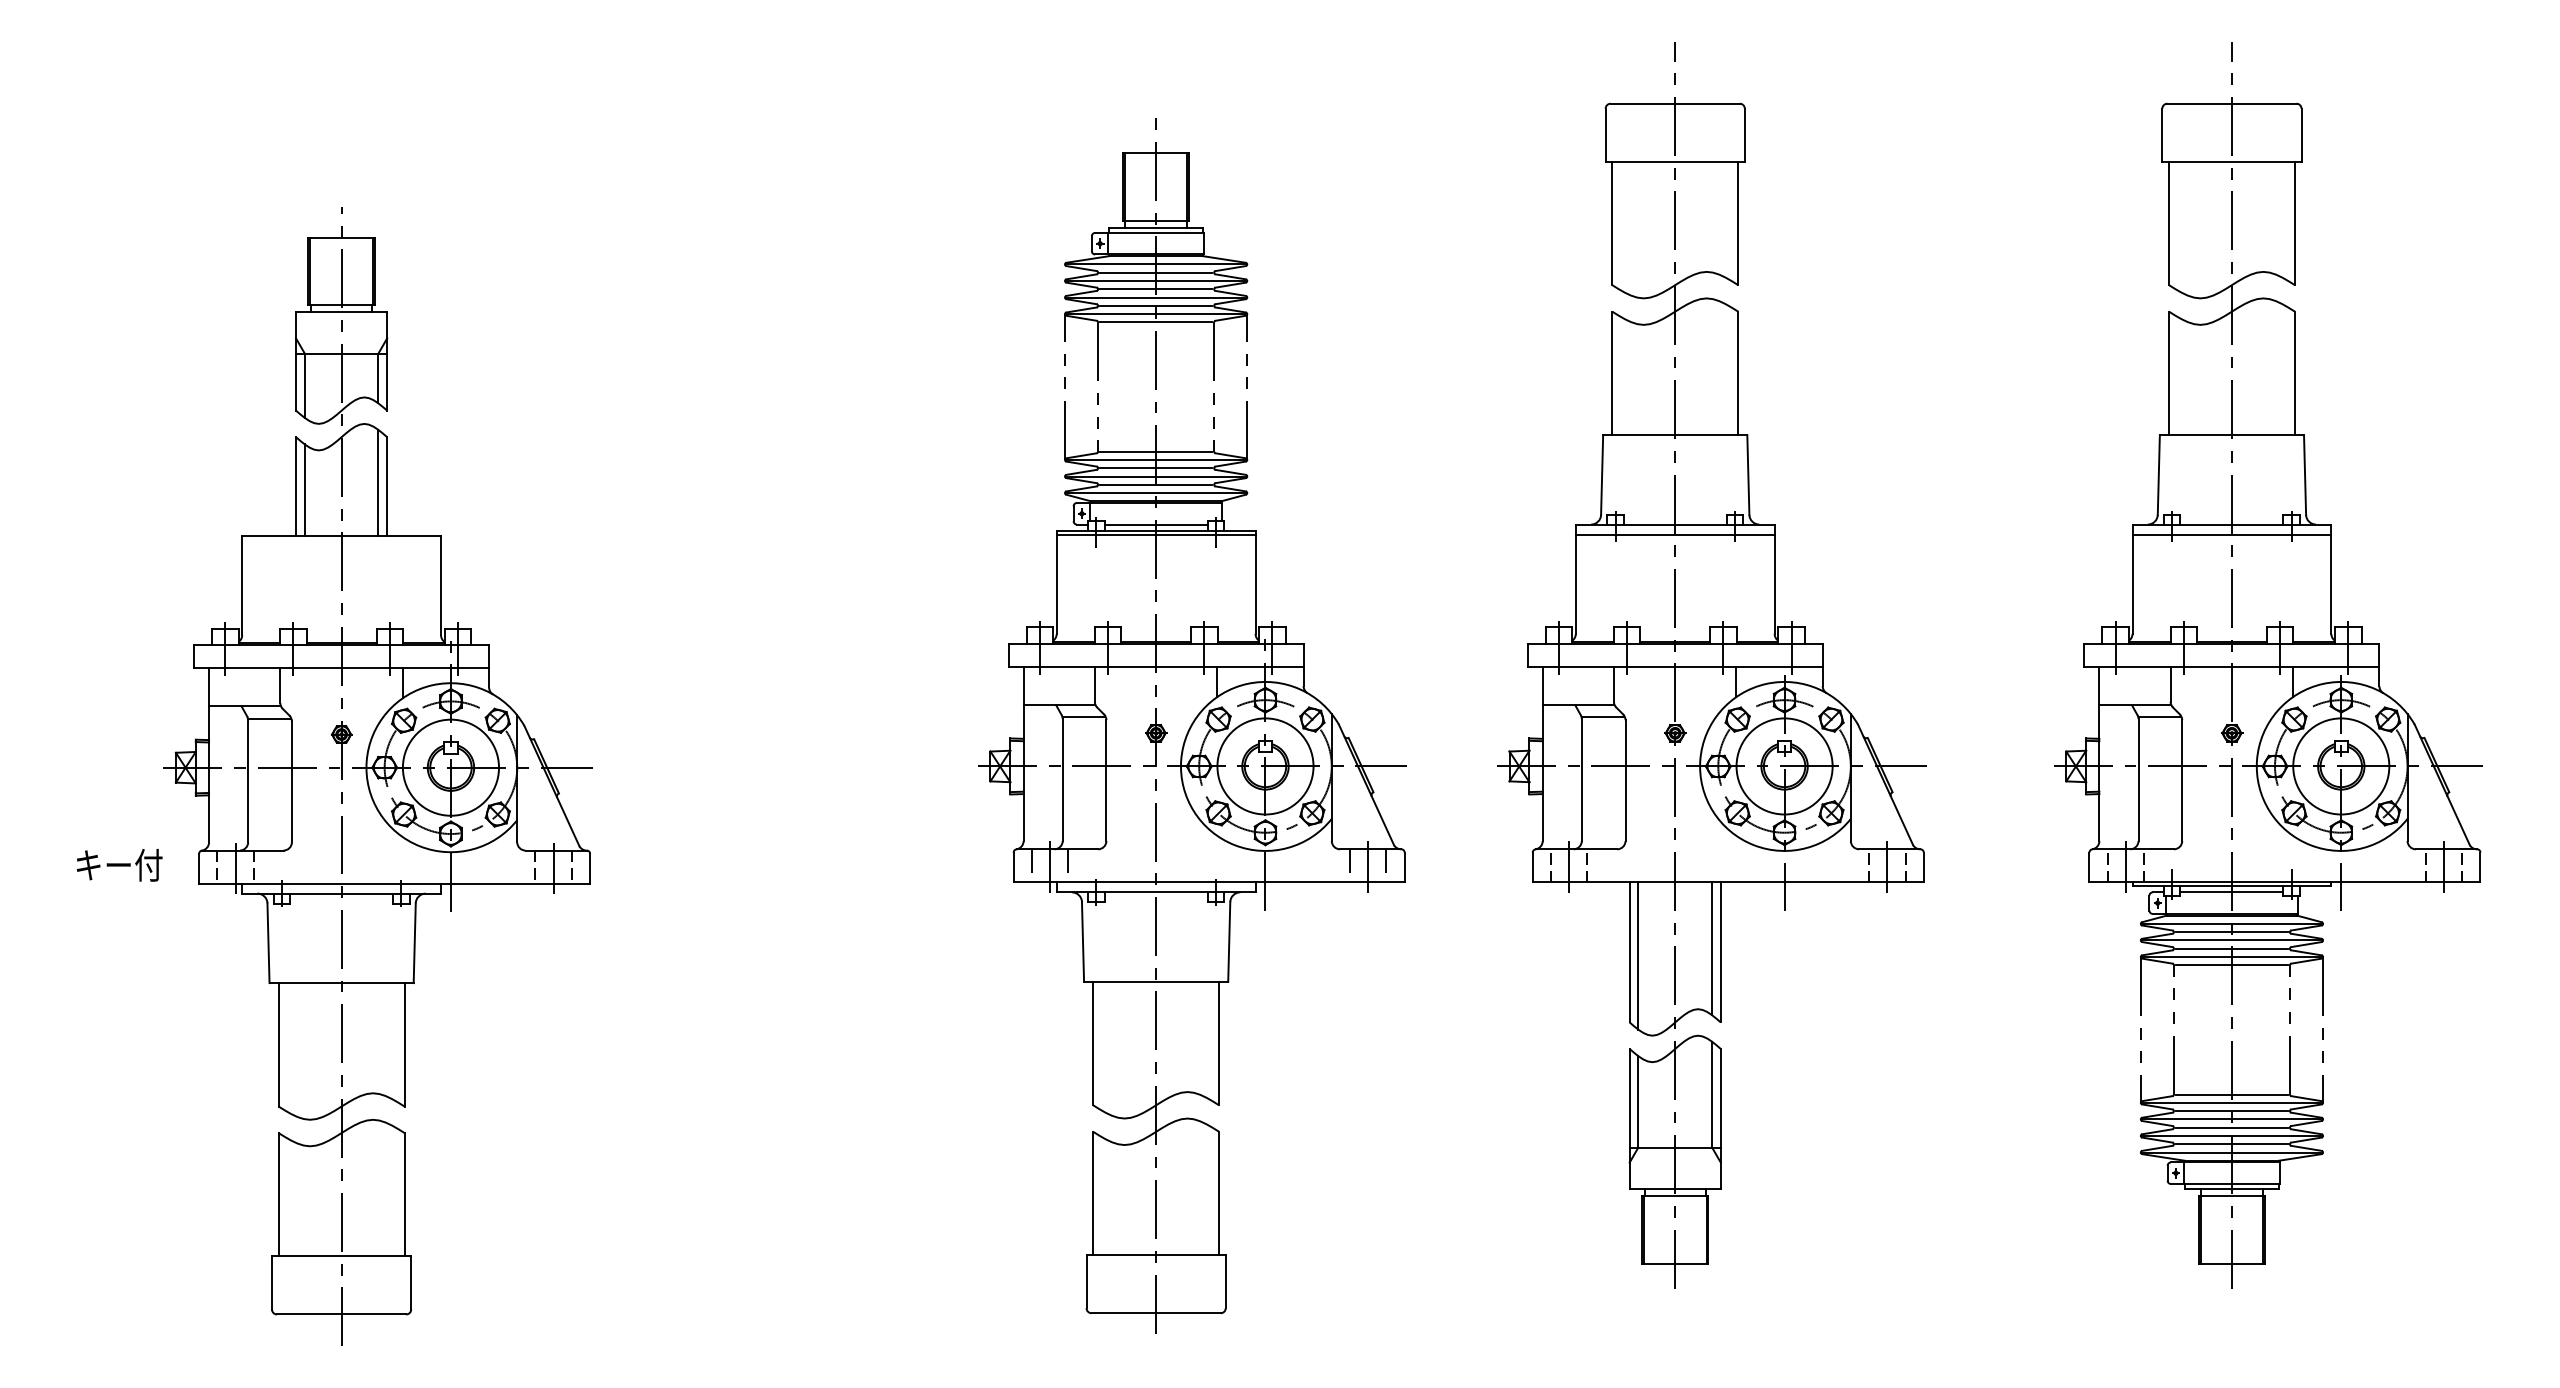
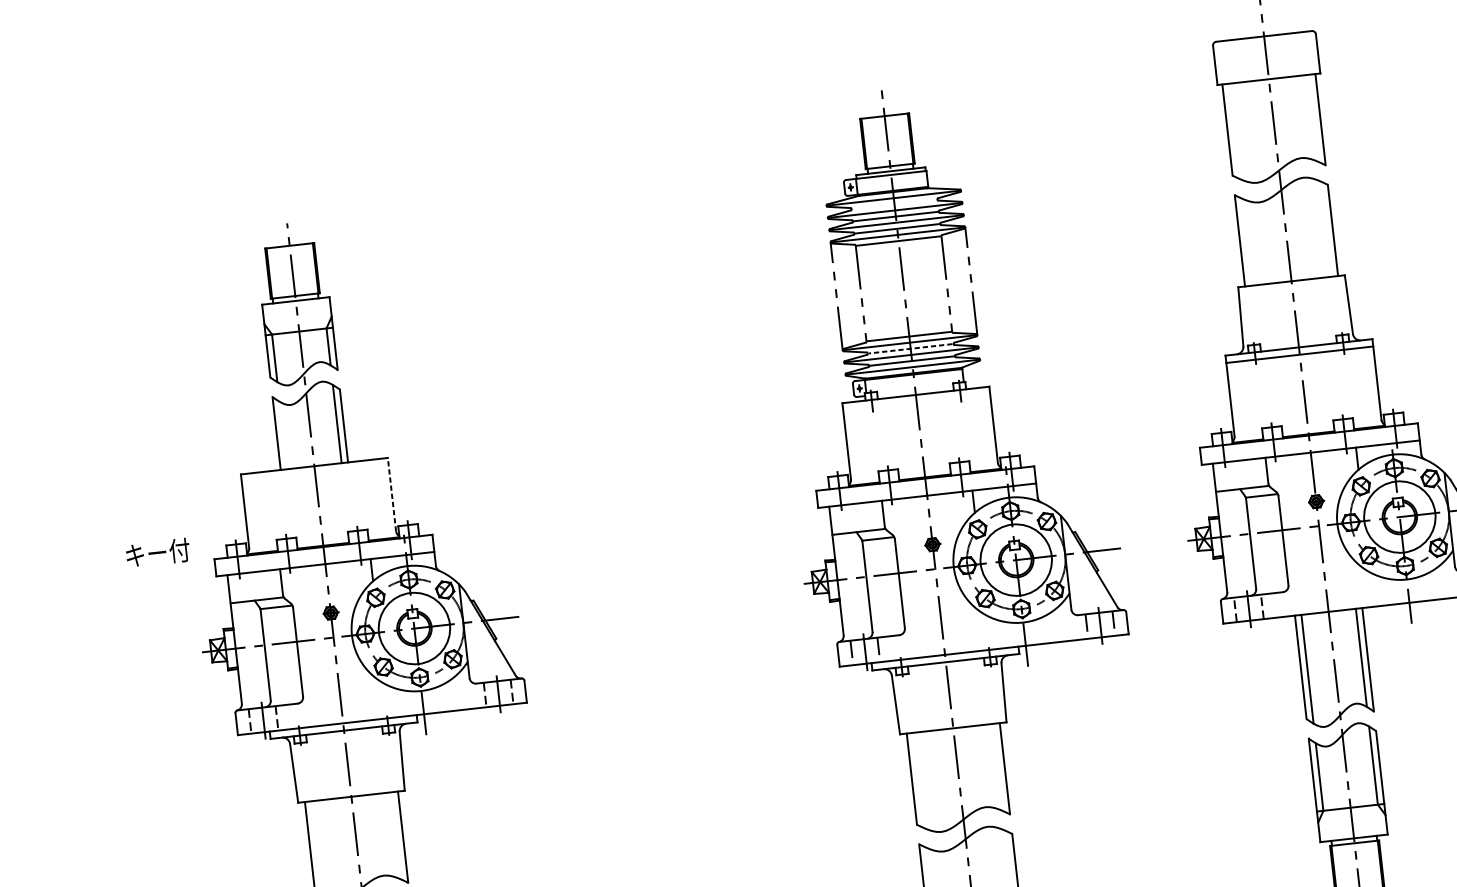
line: (1155, 272) -> (894, 204), removed
line: (1155, 468) -> (910, 349), solid -> dashed
line: (304, 489) -> (283, 435), removed
line: (1155, 524) -> (914, 390), removed
line: (1155, 534) -> (915, 397), removed
line: (441, 585) -> (392, 494), solid -> dashed
text: (119, 865) -> (157, 553), moved

